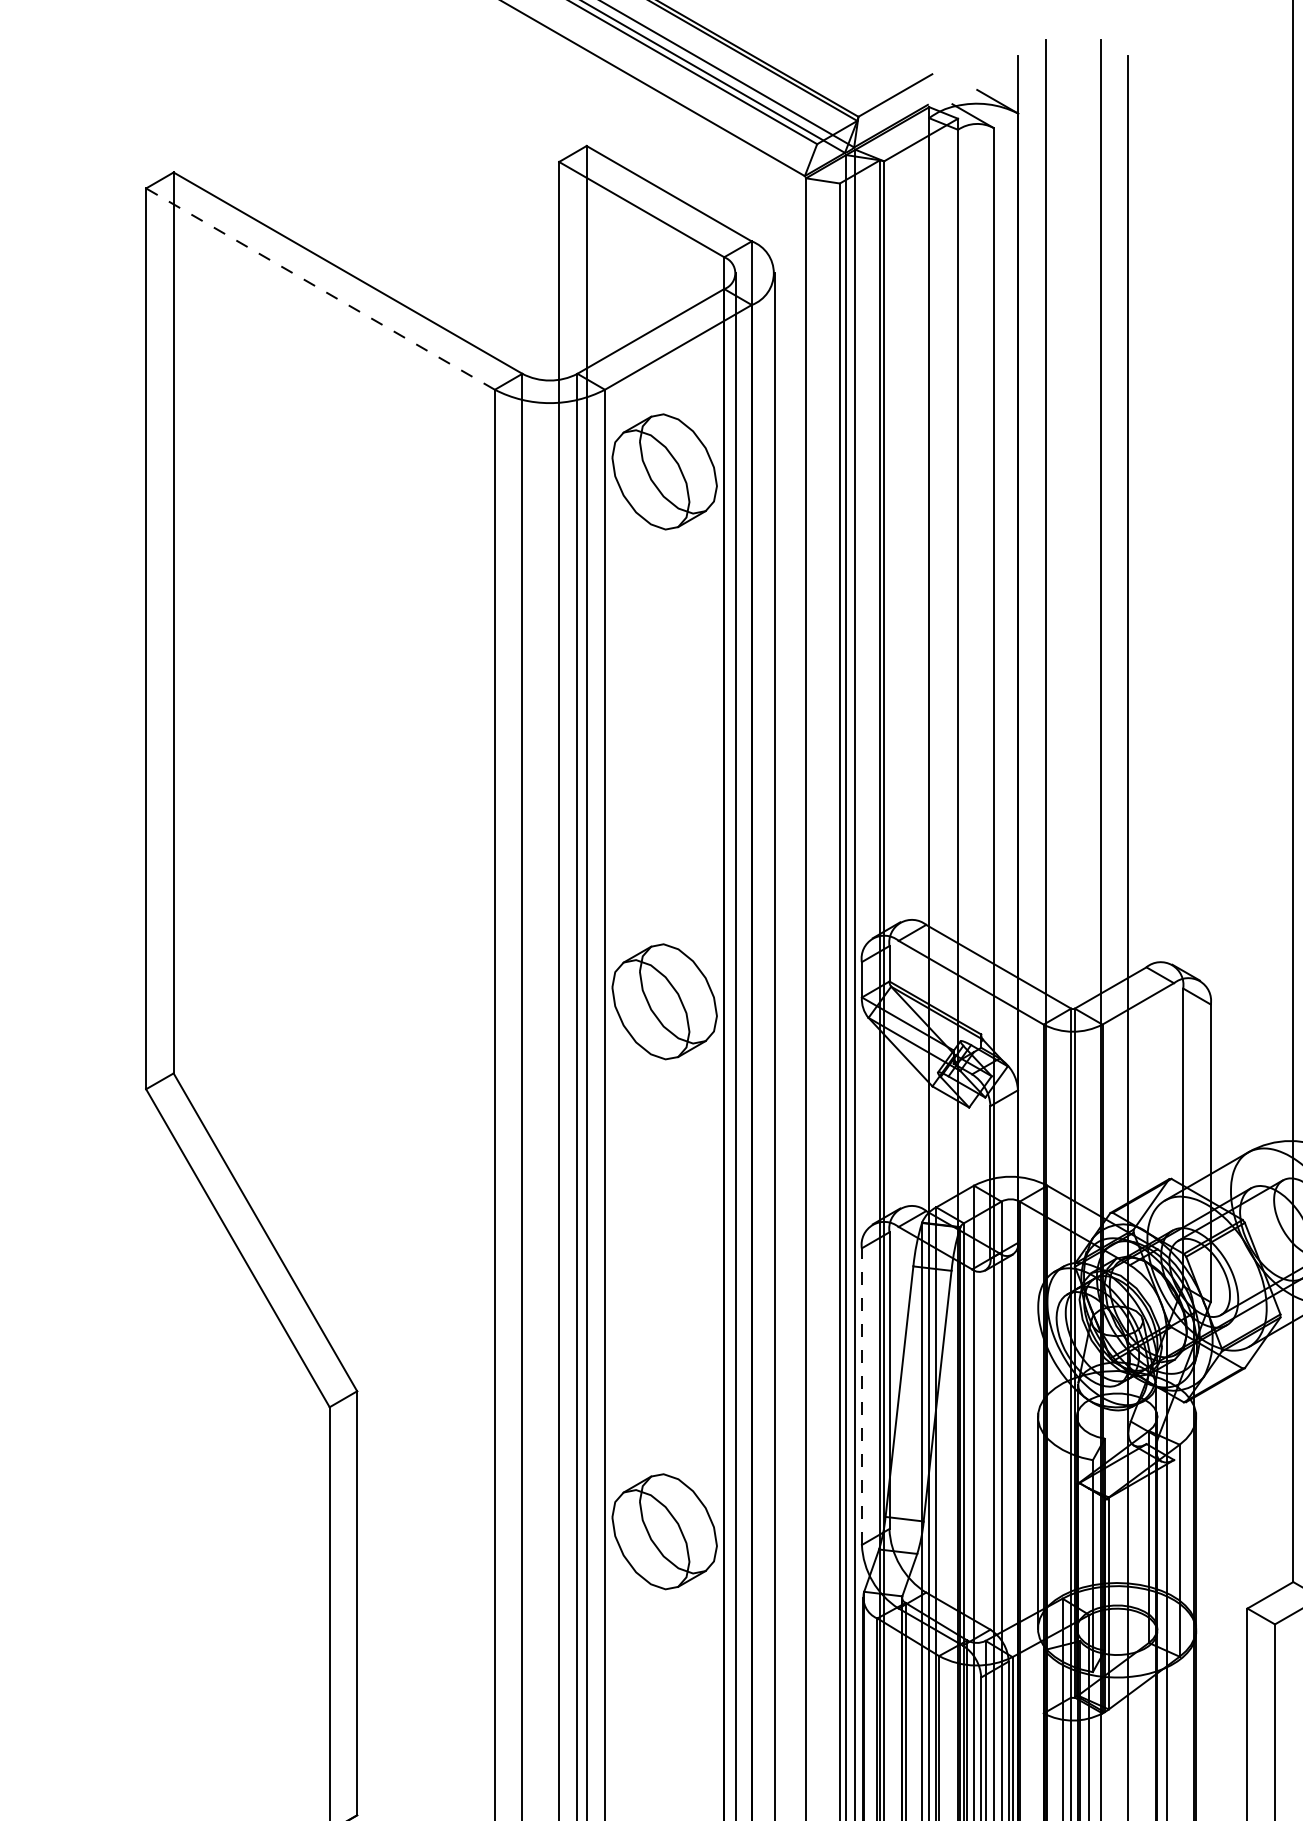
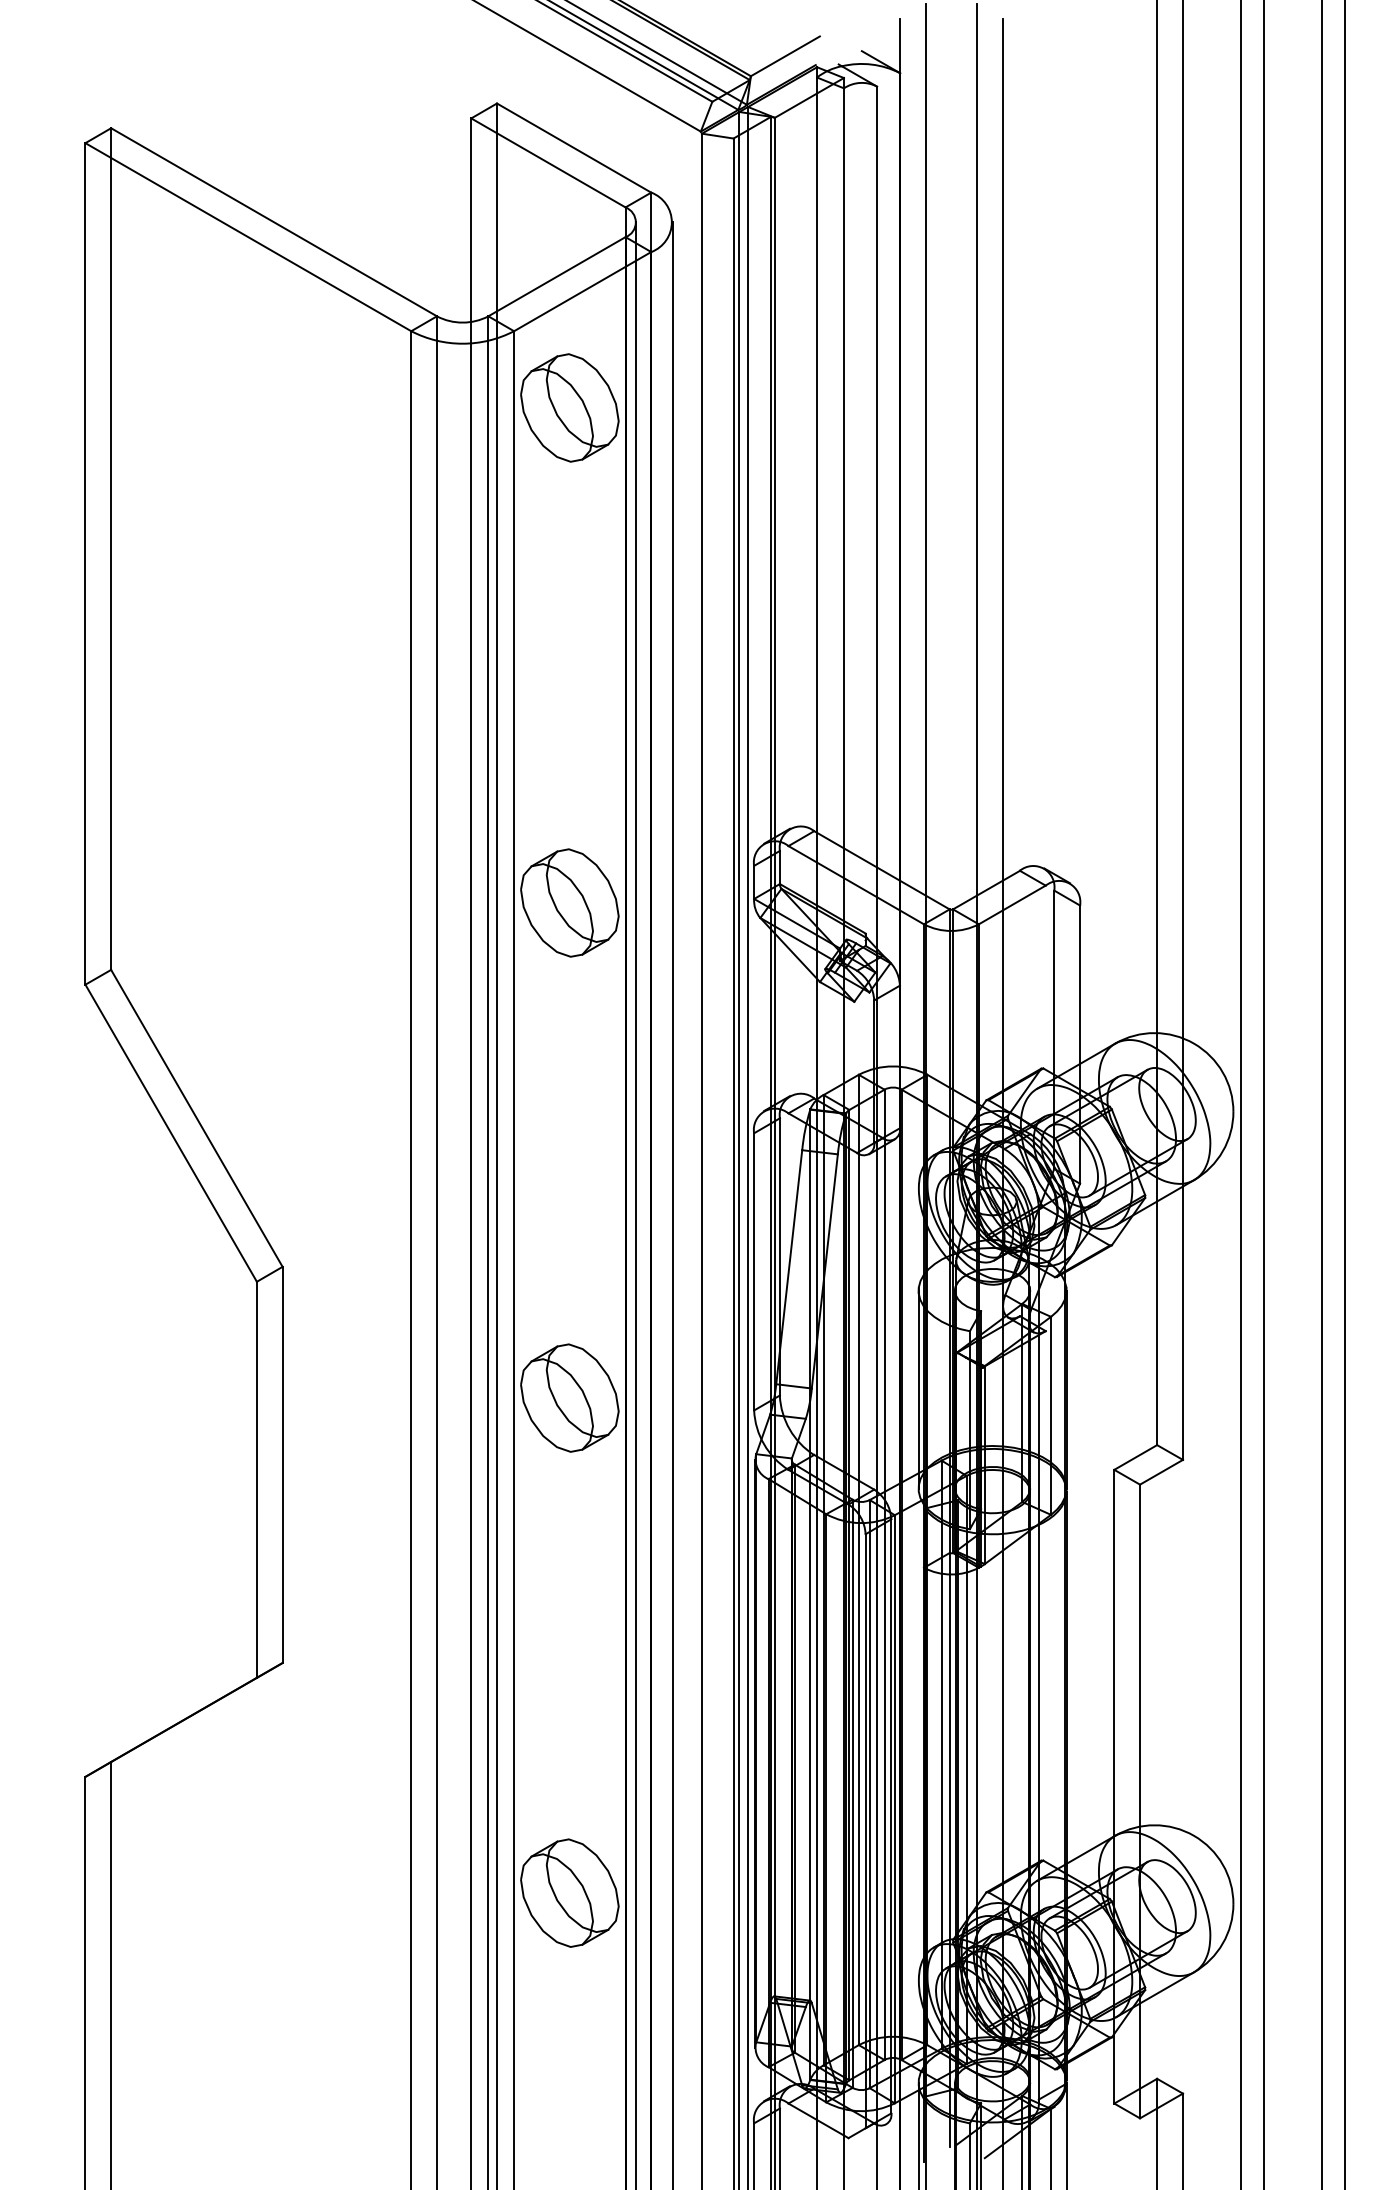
line: (319, 288) -> (247, 236), dashed -> solid
line: (862, 1396) -> (754, 1271), dashed -> solid

